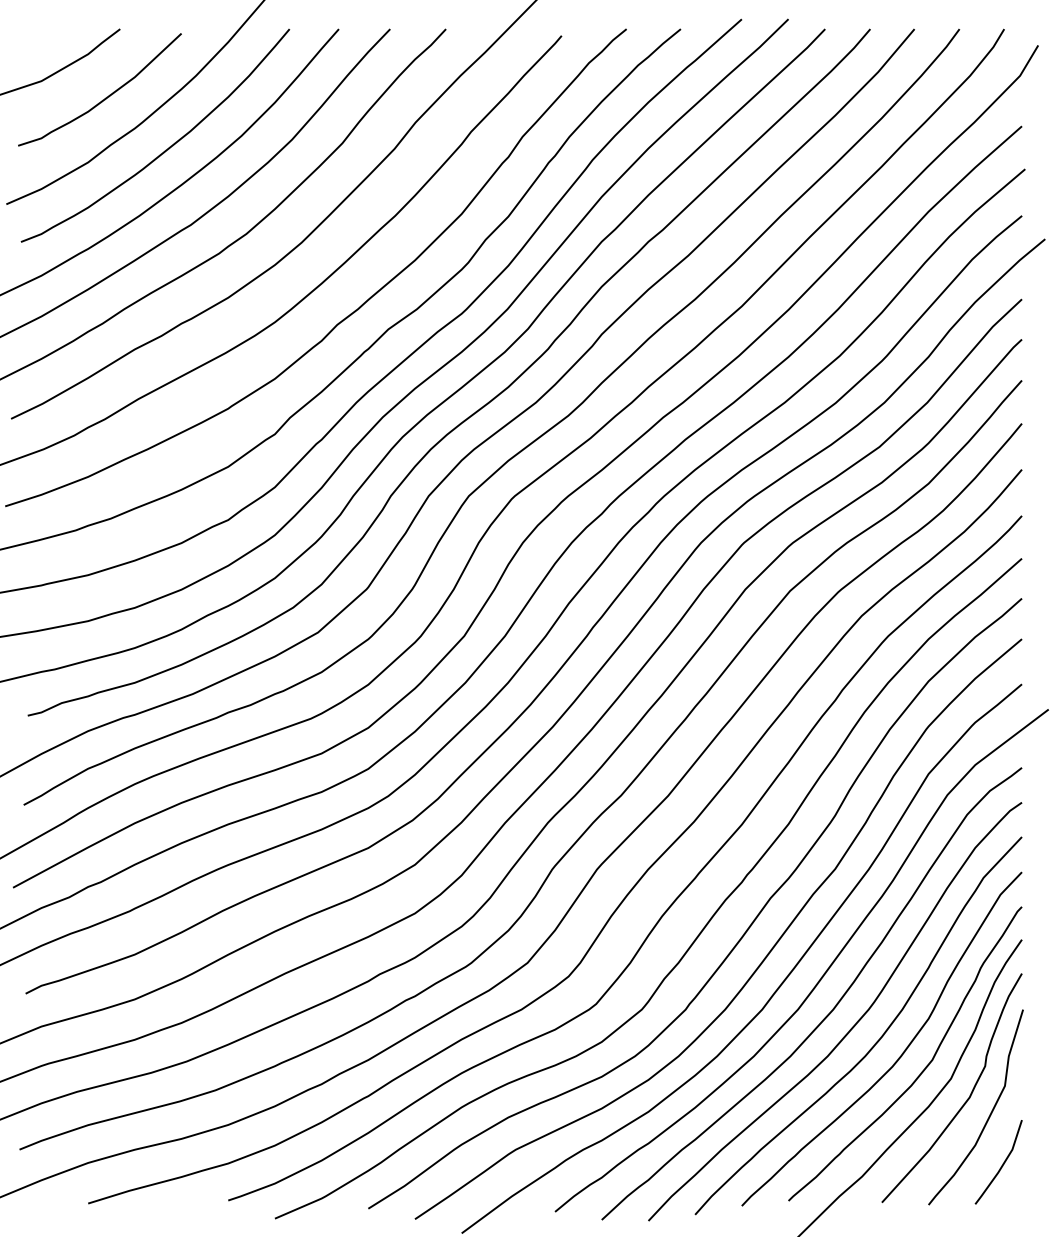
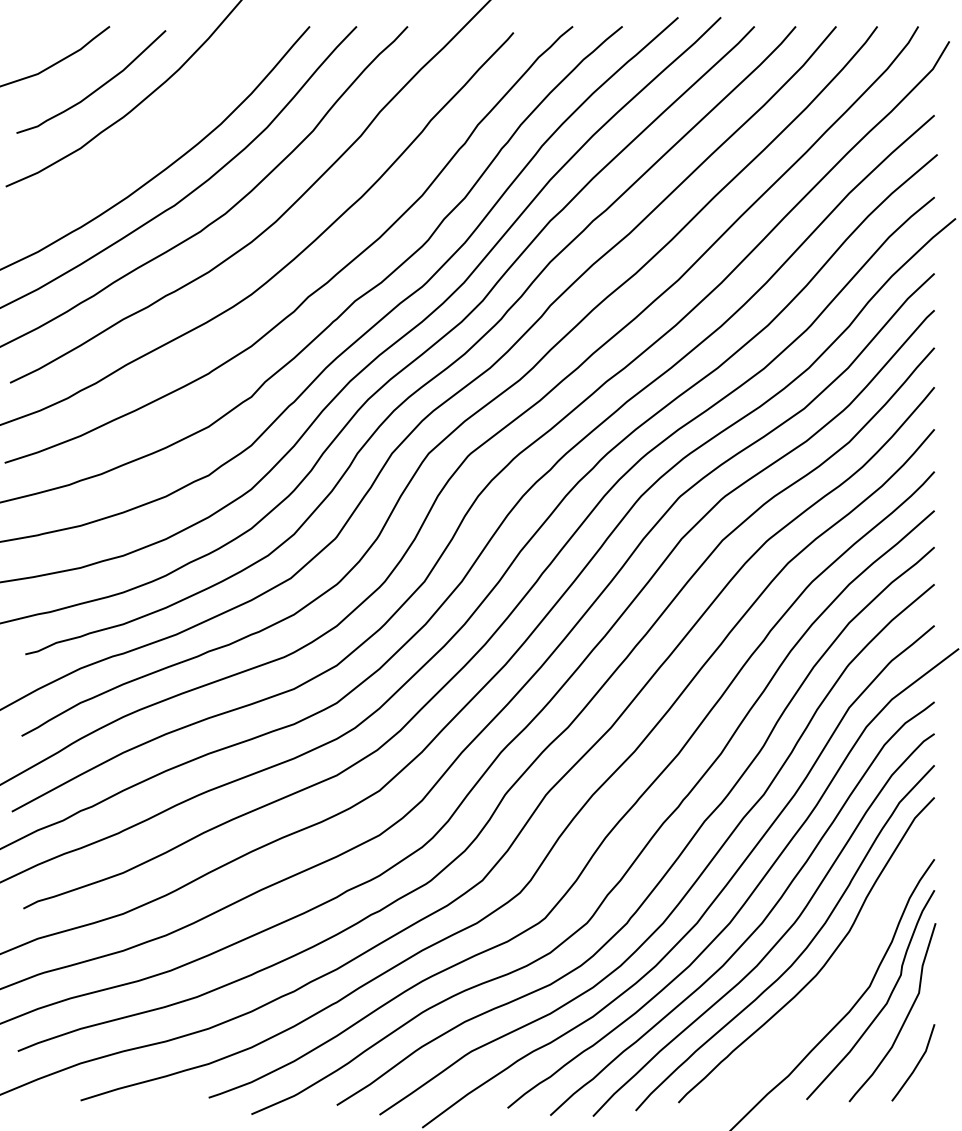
curve: (166, 148) -> (152, 135), removed
curve: (922, 1070) -> (843, 978), removed

